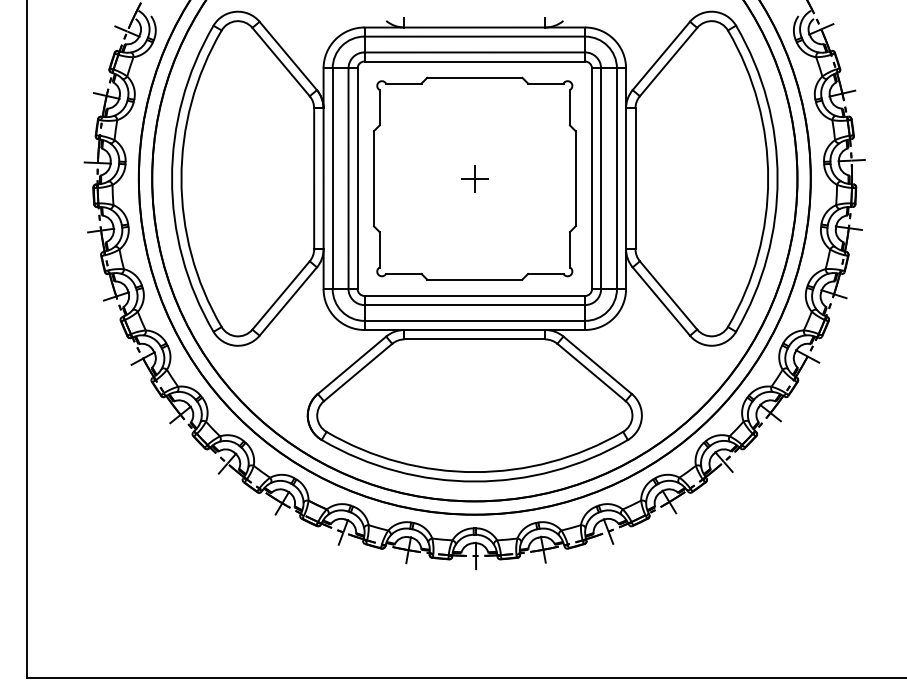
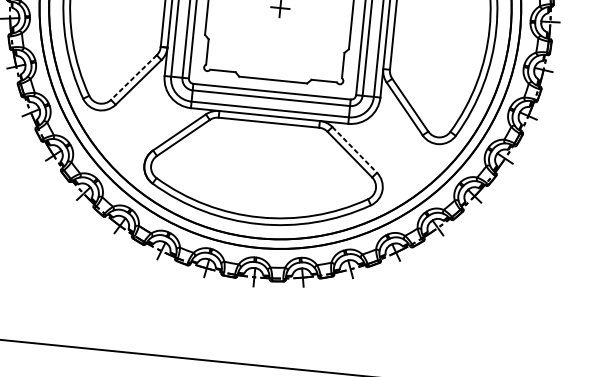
line: (281, 295) -> (134, 77), solid -> dashed
line: (597, 365) -> (354, 150), solid -> dashed

